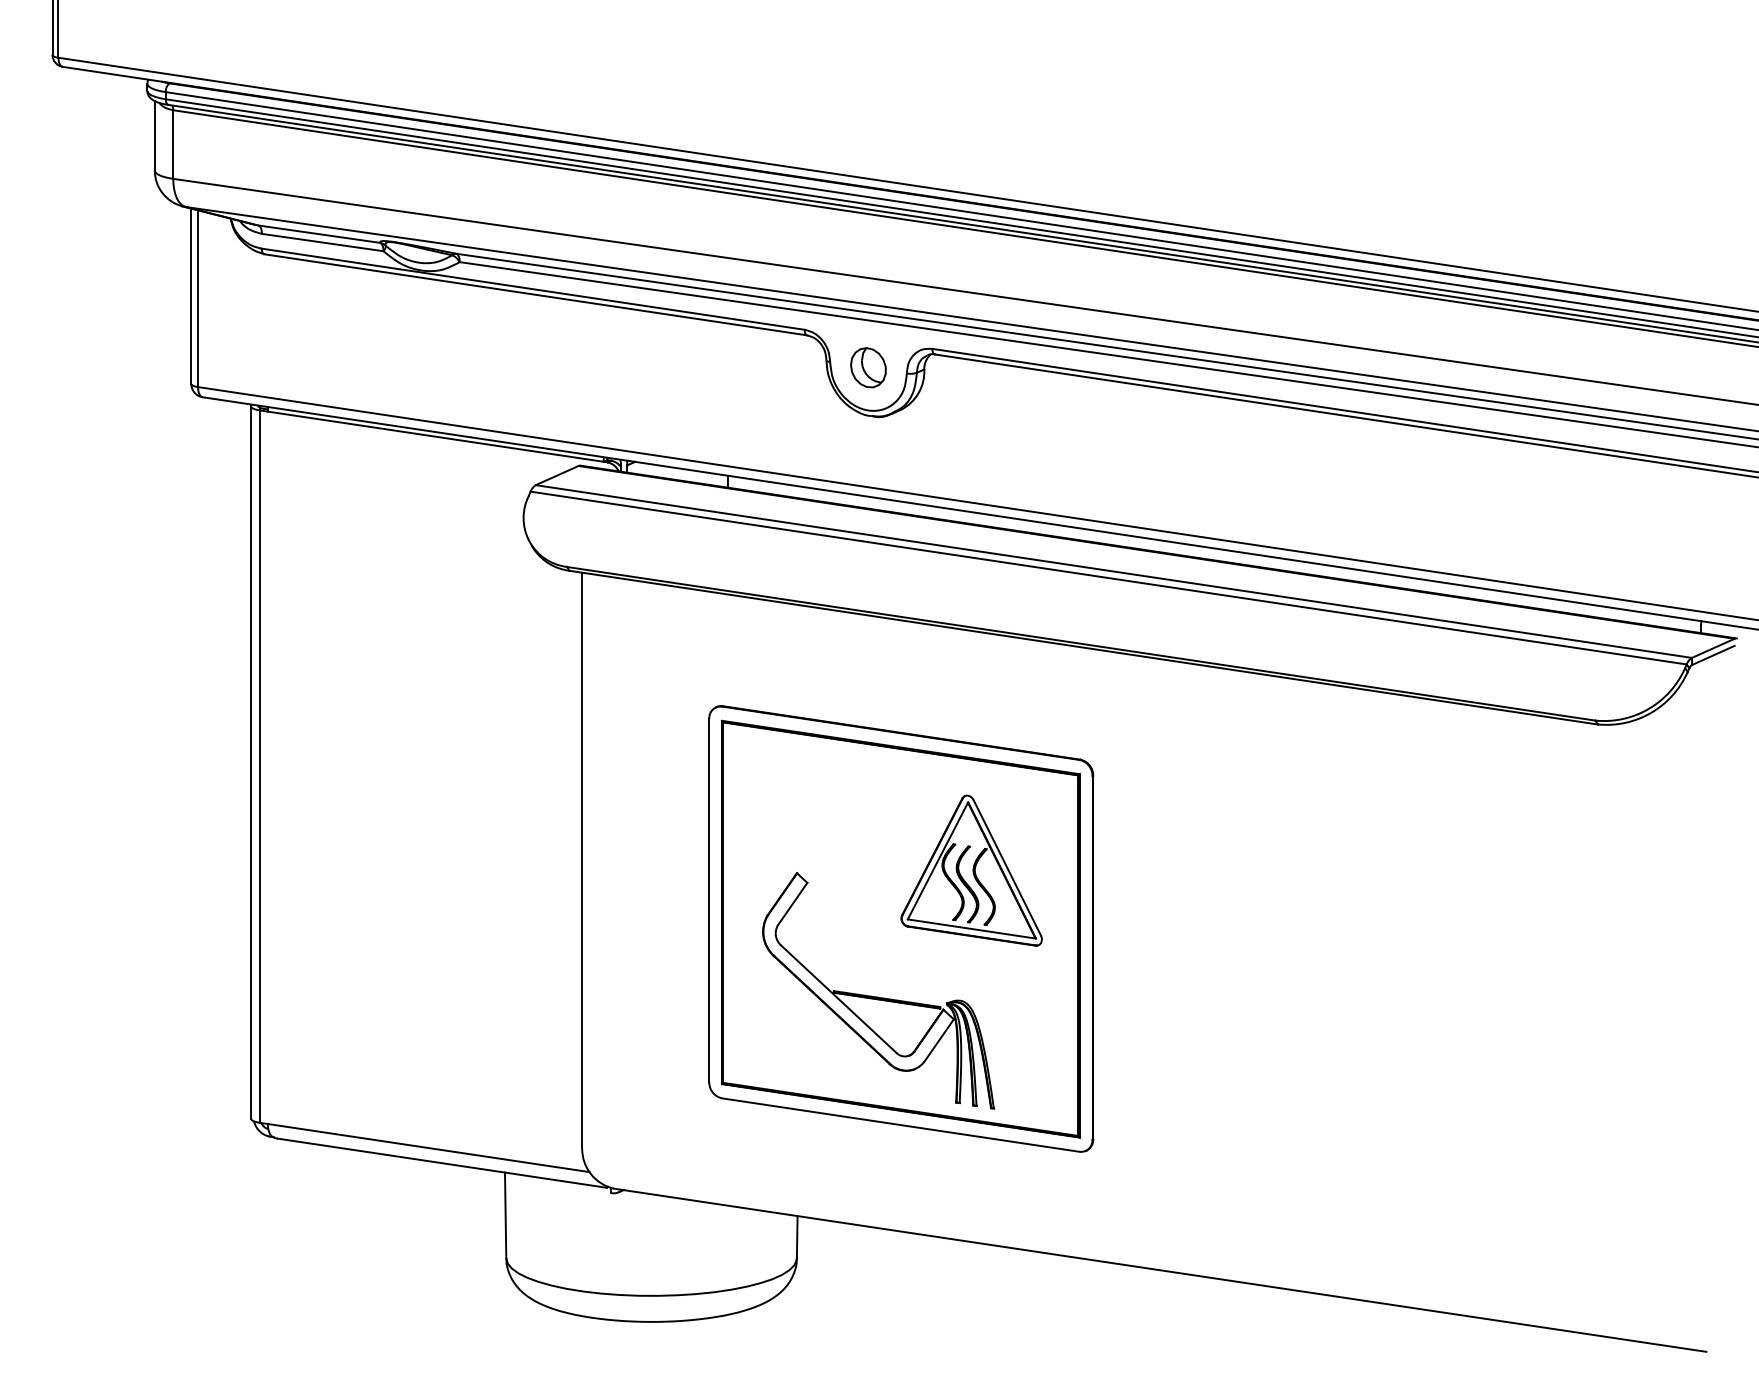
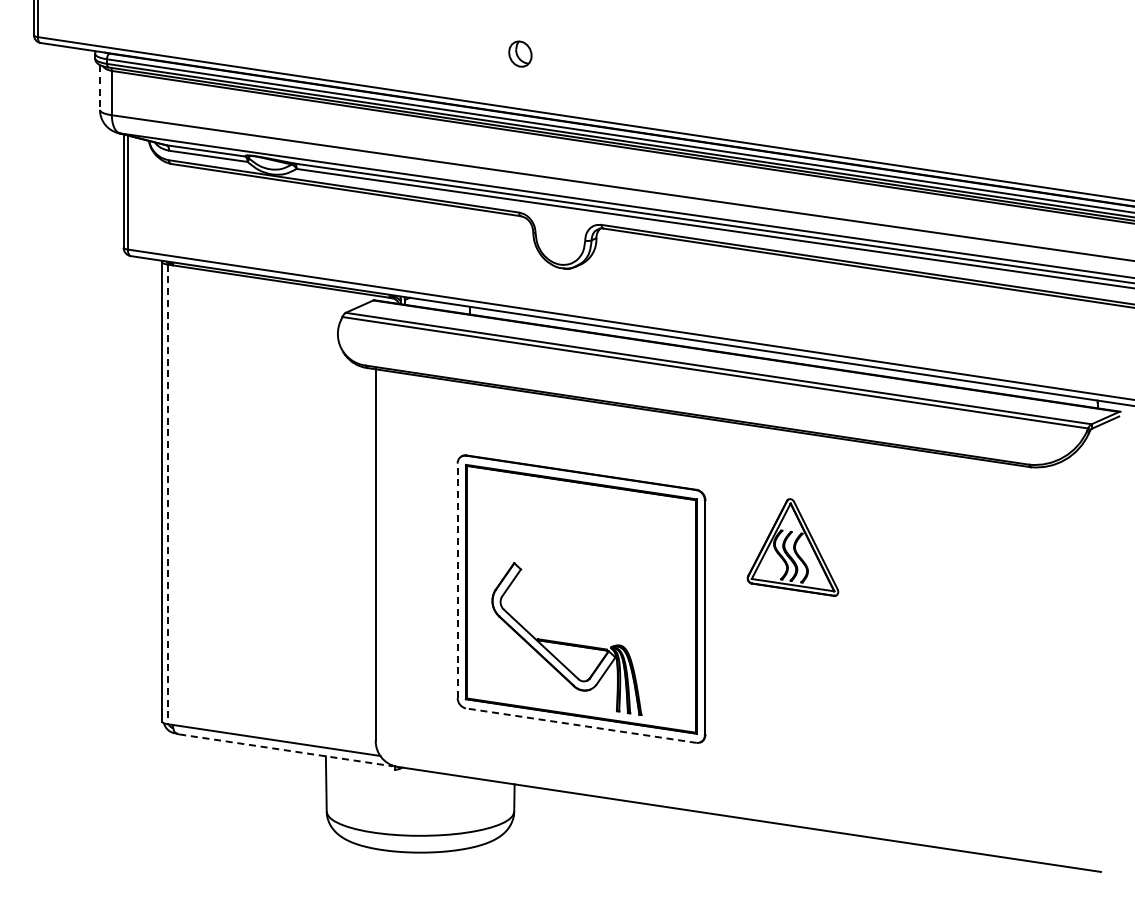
line: (154, 135) -> (99, 87), solid -> dashed
part: (868, 366) -> (520, 53), moved
line: (259, 766) -> (167, 494), solid -> dashed
part: (970, 870) -> (792, 547), moved
line: (708, 900) -> (457, 580), solid -> dashed
line: (901, 1124) -> (581, 725), solid -> dashed
line: (442, 1163) -> (285, 750), solid -> dashed

